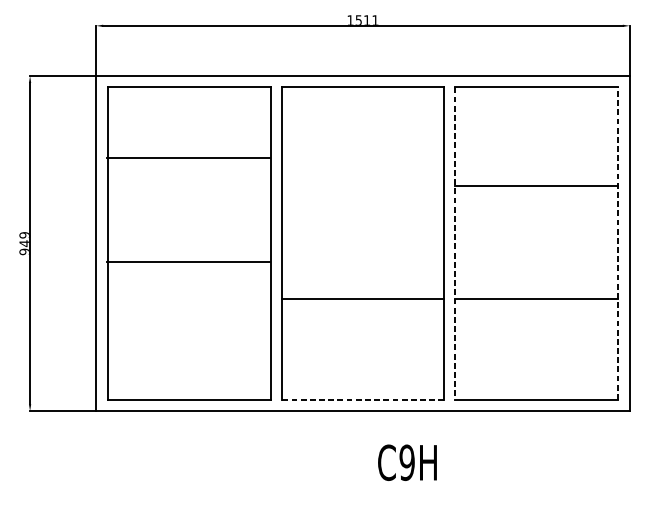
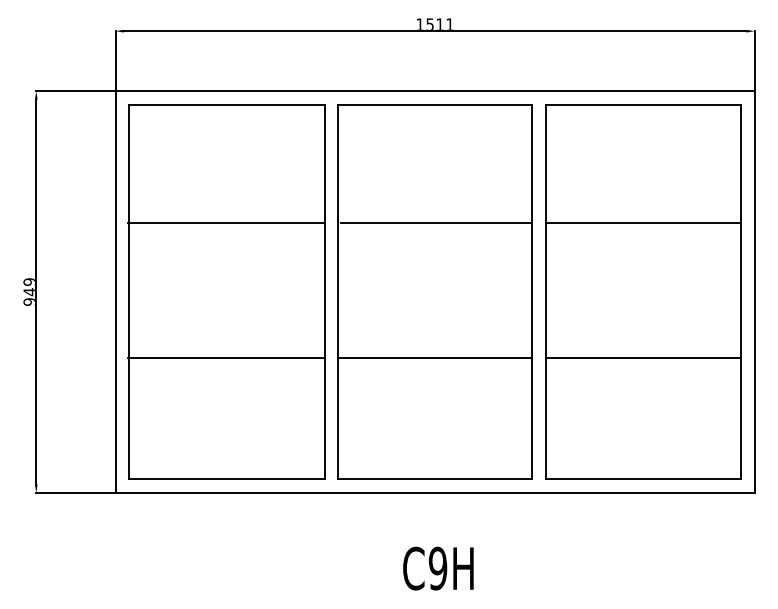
line: (188, 157) -> (226, 222), moved
line: (364, 185) -> (436, 222), added
line: (455, 243) -> (545, 292), dashed -> solid
line: (618, 243) -> (741, 291), dashed -> solid
line: (188, 261) -> (226, 357), moved
line: (363, 400) -> (435, 479), dashed -> solid
text: (407, 462) -> (438, 568), moved

